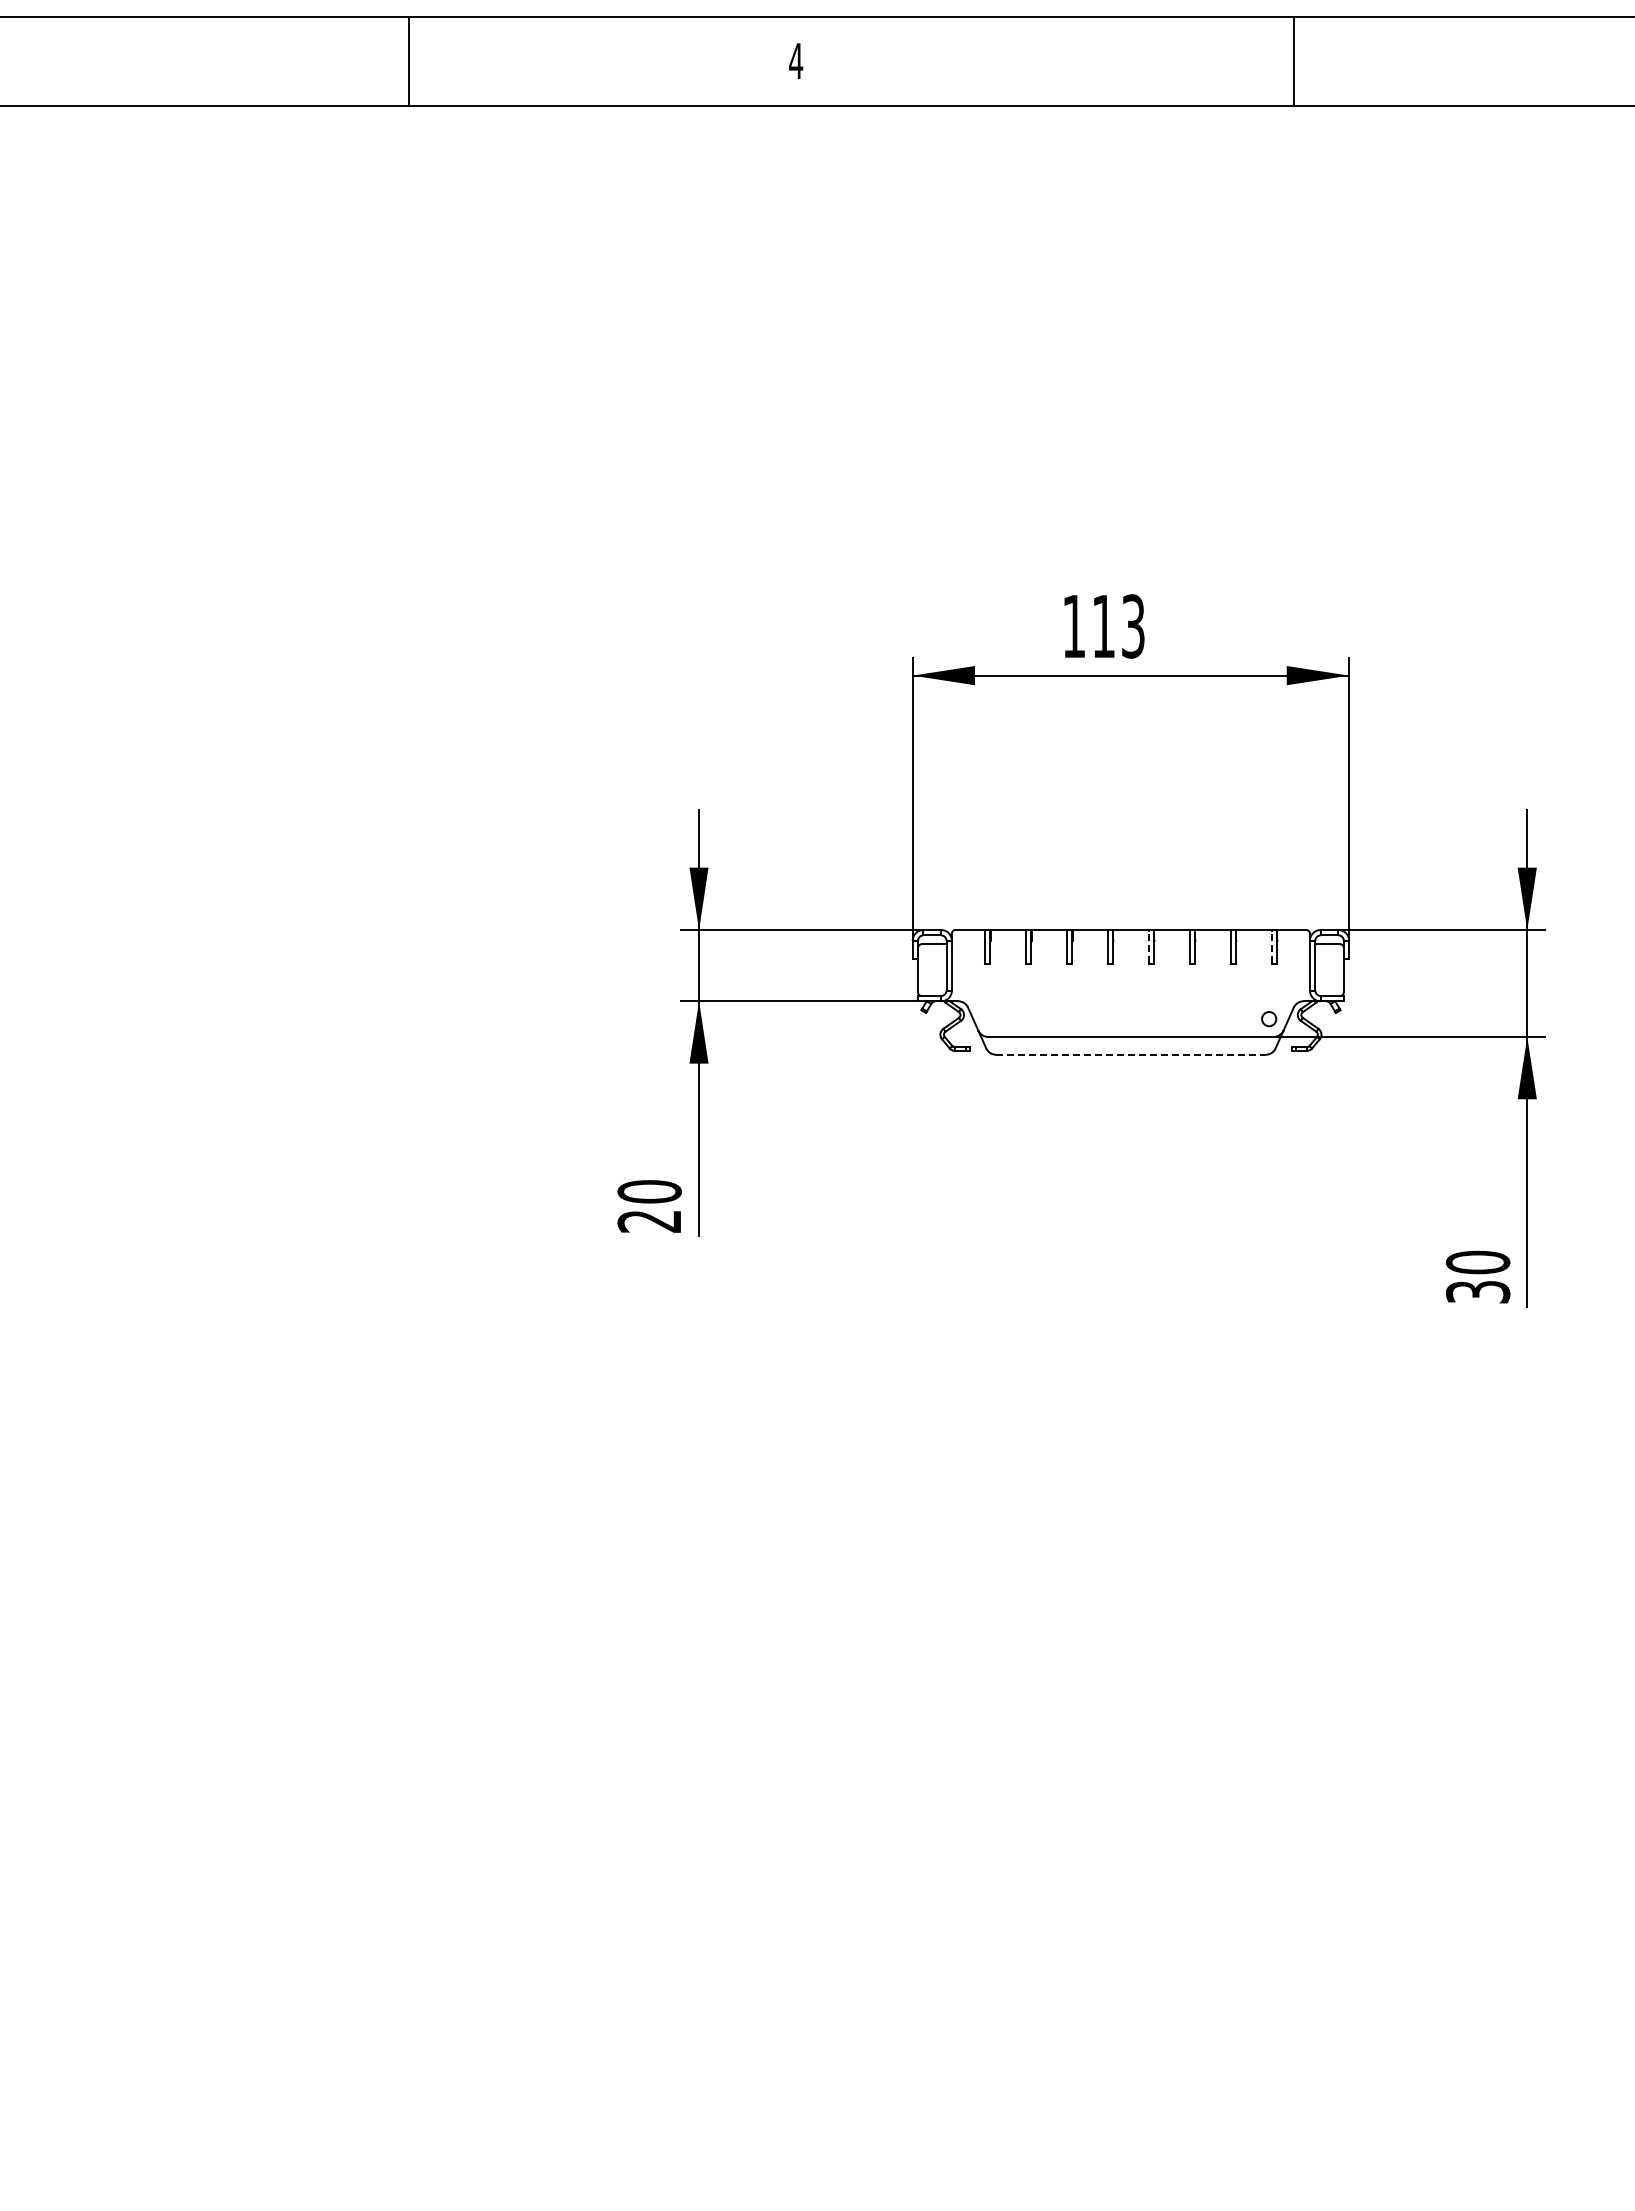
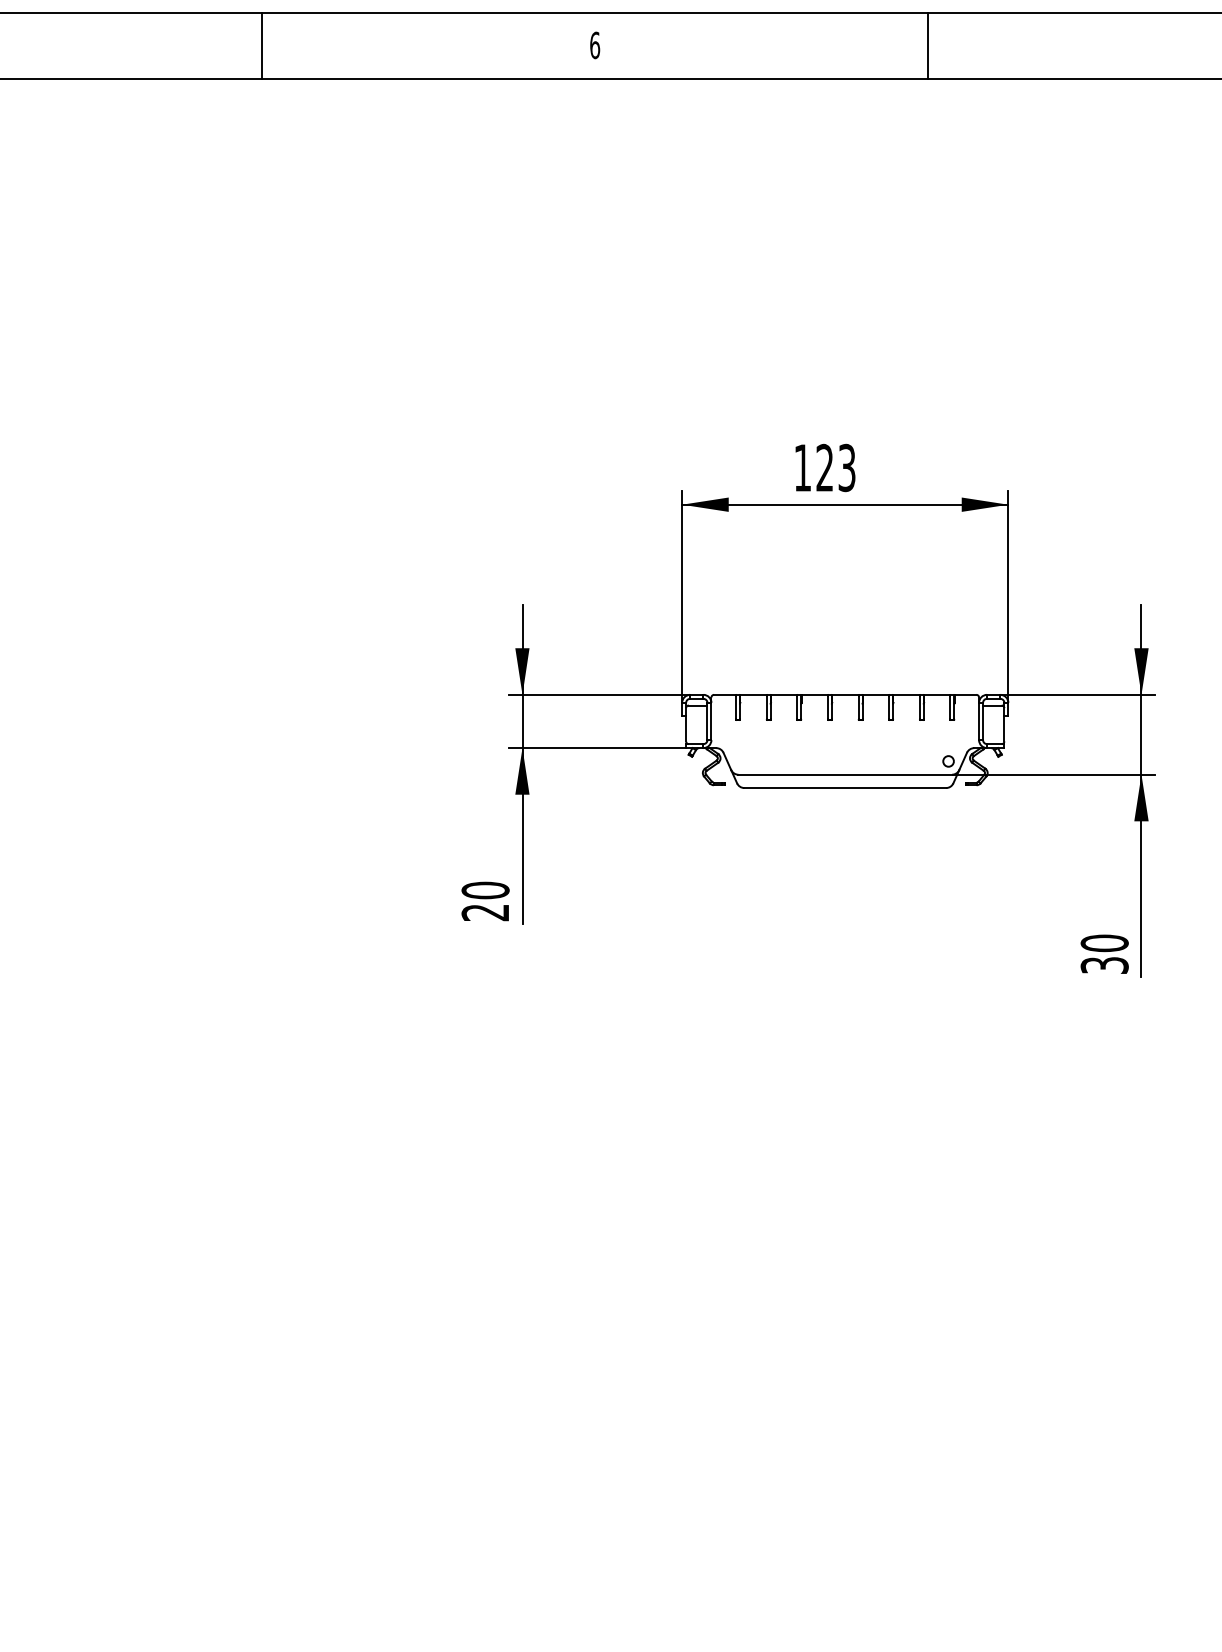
text: (796, 60) -> (595, 44), 4 -> 6
line: (409, 61) -> (261, 45), moved
line: (1294, 61) -> (927, 45), moved
text: (1103, 625) -> (824, 467), 113 -> 123
line: (1148, 946) -> (858, 707), dashed -> solid
line: (1271, 946) -> (950, 707), dashed -> solid
line: (1130, 1054) -> (844, 787), dashed -> solid

